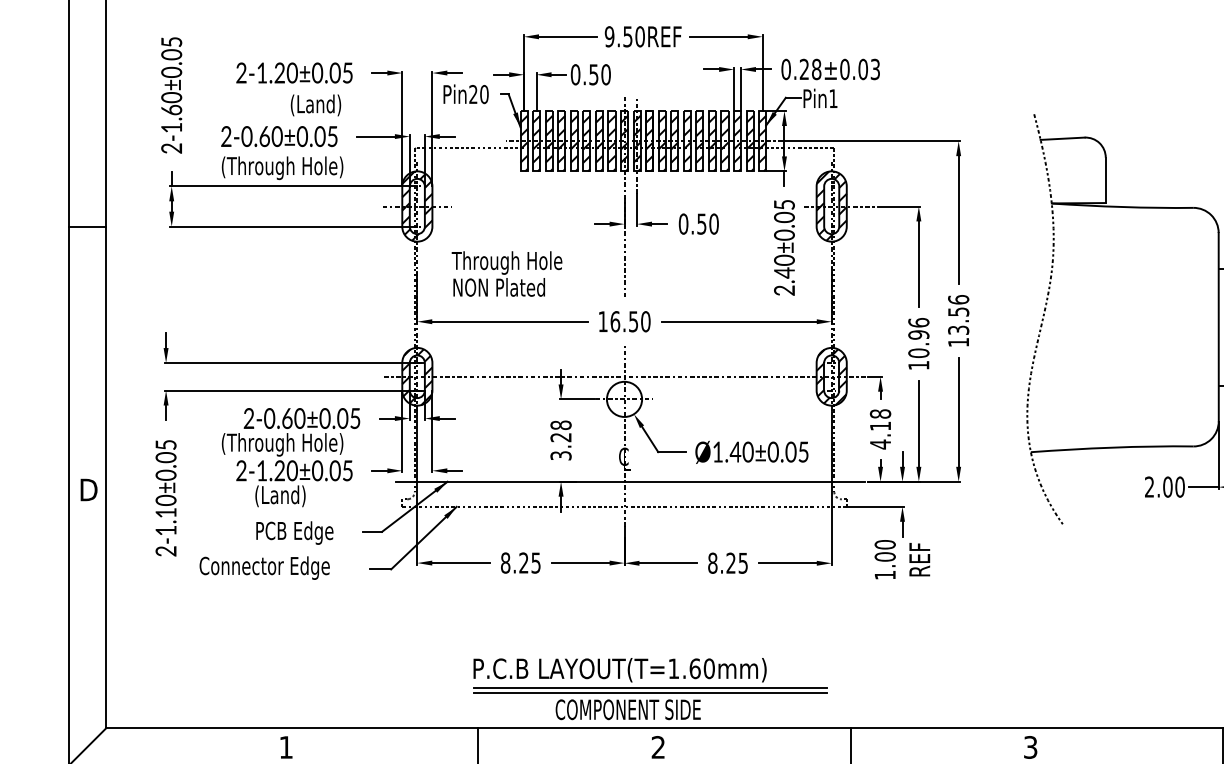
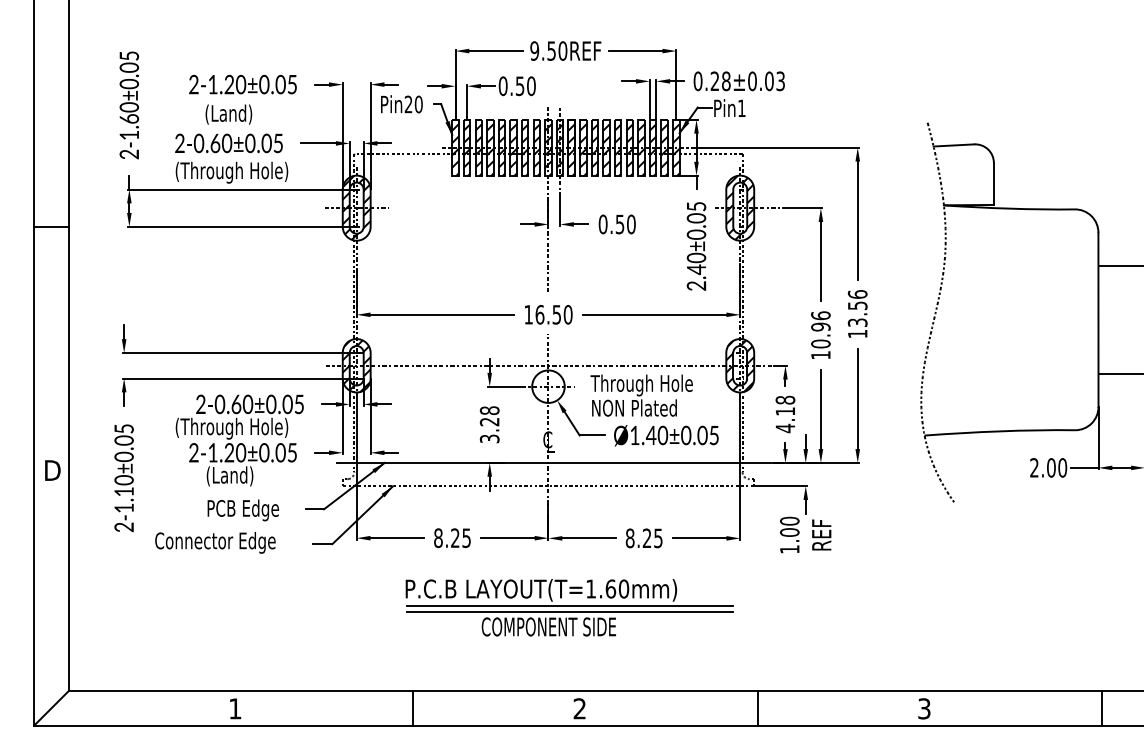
text: (315, 105) -> (228, 114), moved
text: (506, 273) -> (641, 395), moved
part: (650, 688) -> (569, 607), moved

